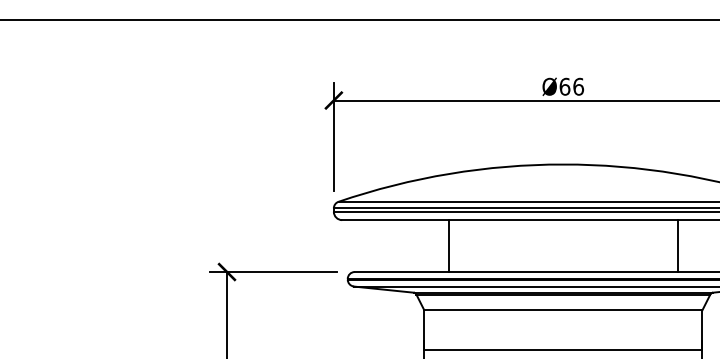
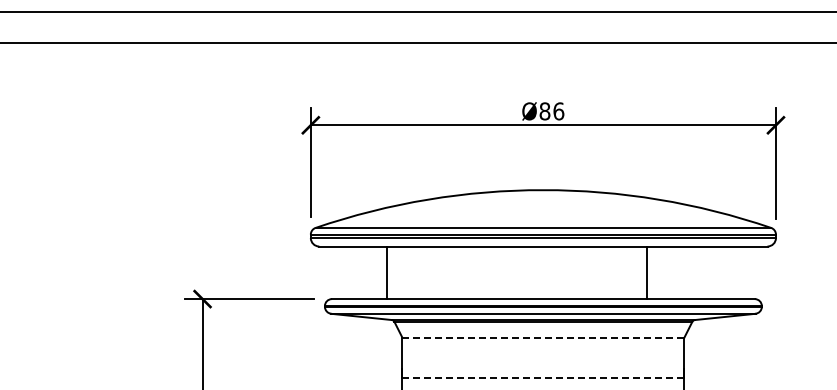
text: (564, 86) -> (544, 111), Ø66 -> Ø86
line: (448, 245) -> (387, 272), moved
line: (677, 245) -> (646, 272), moved
line: (563, 309) -> (543, 337), solid -> dashed
line: (563, 350) -> (543, 378), solid -> dashed

